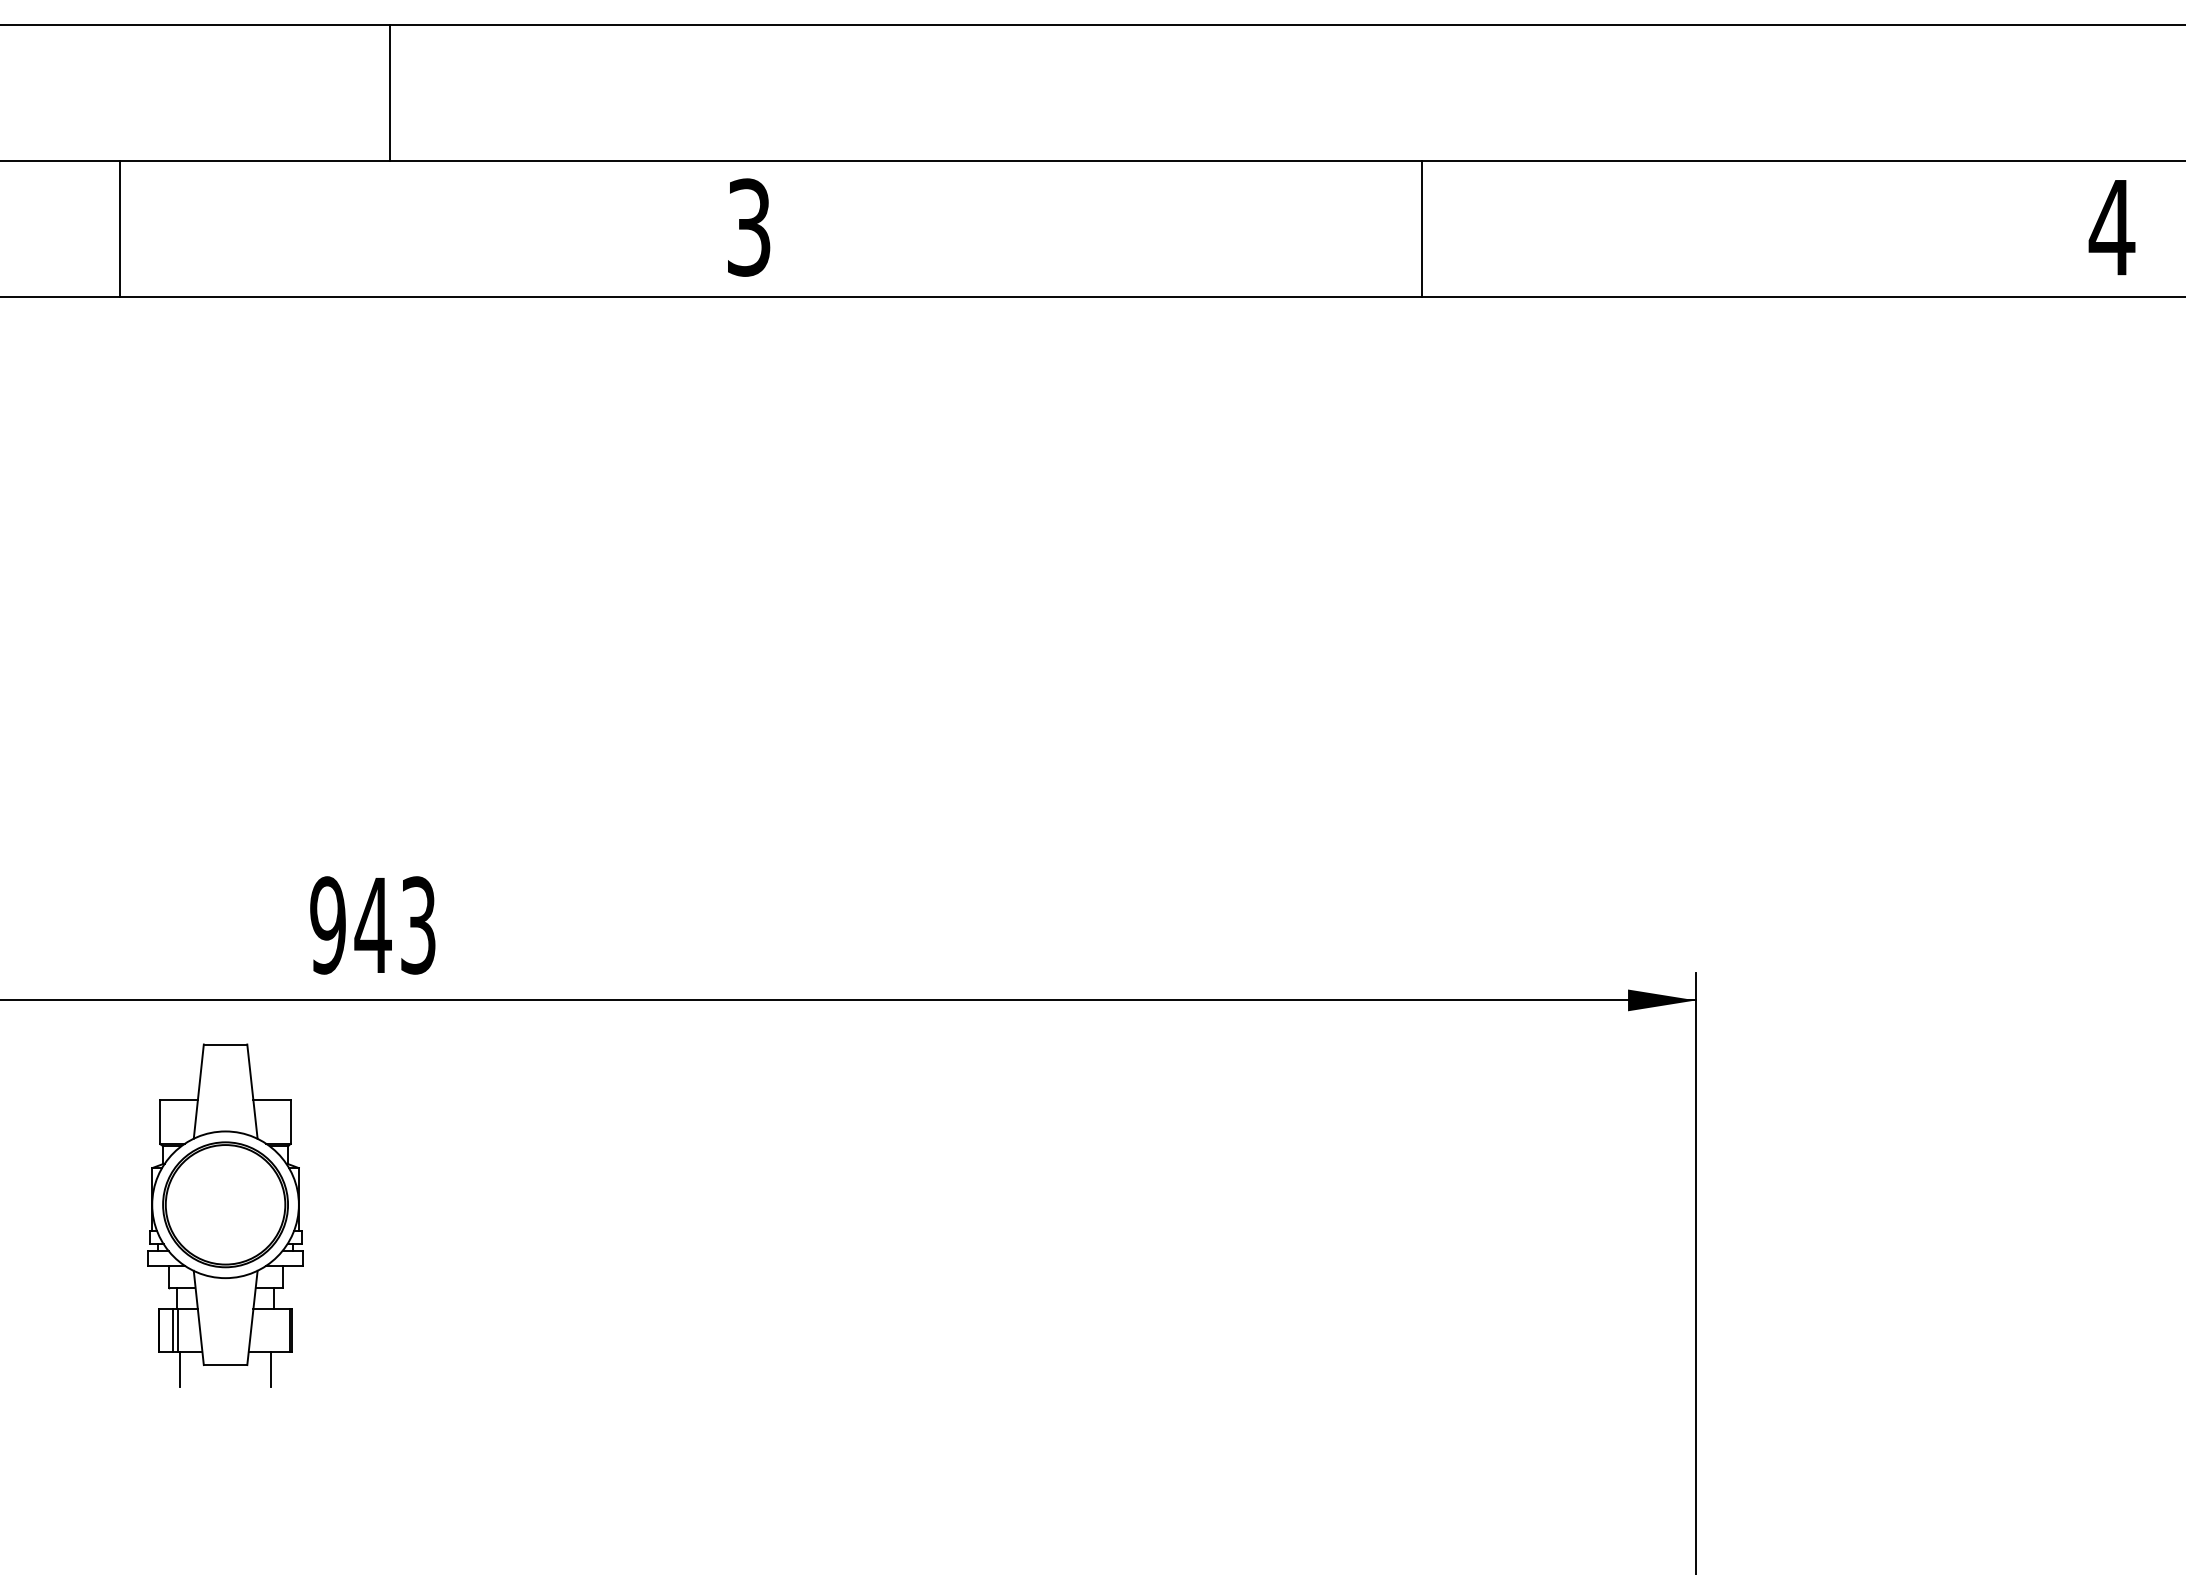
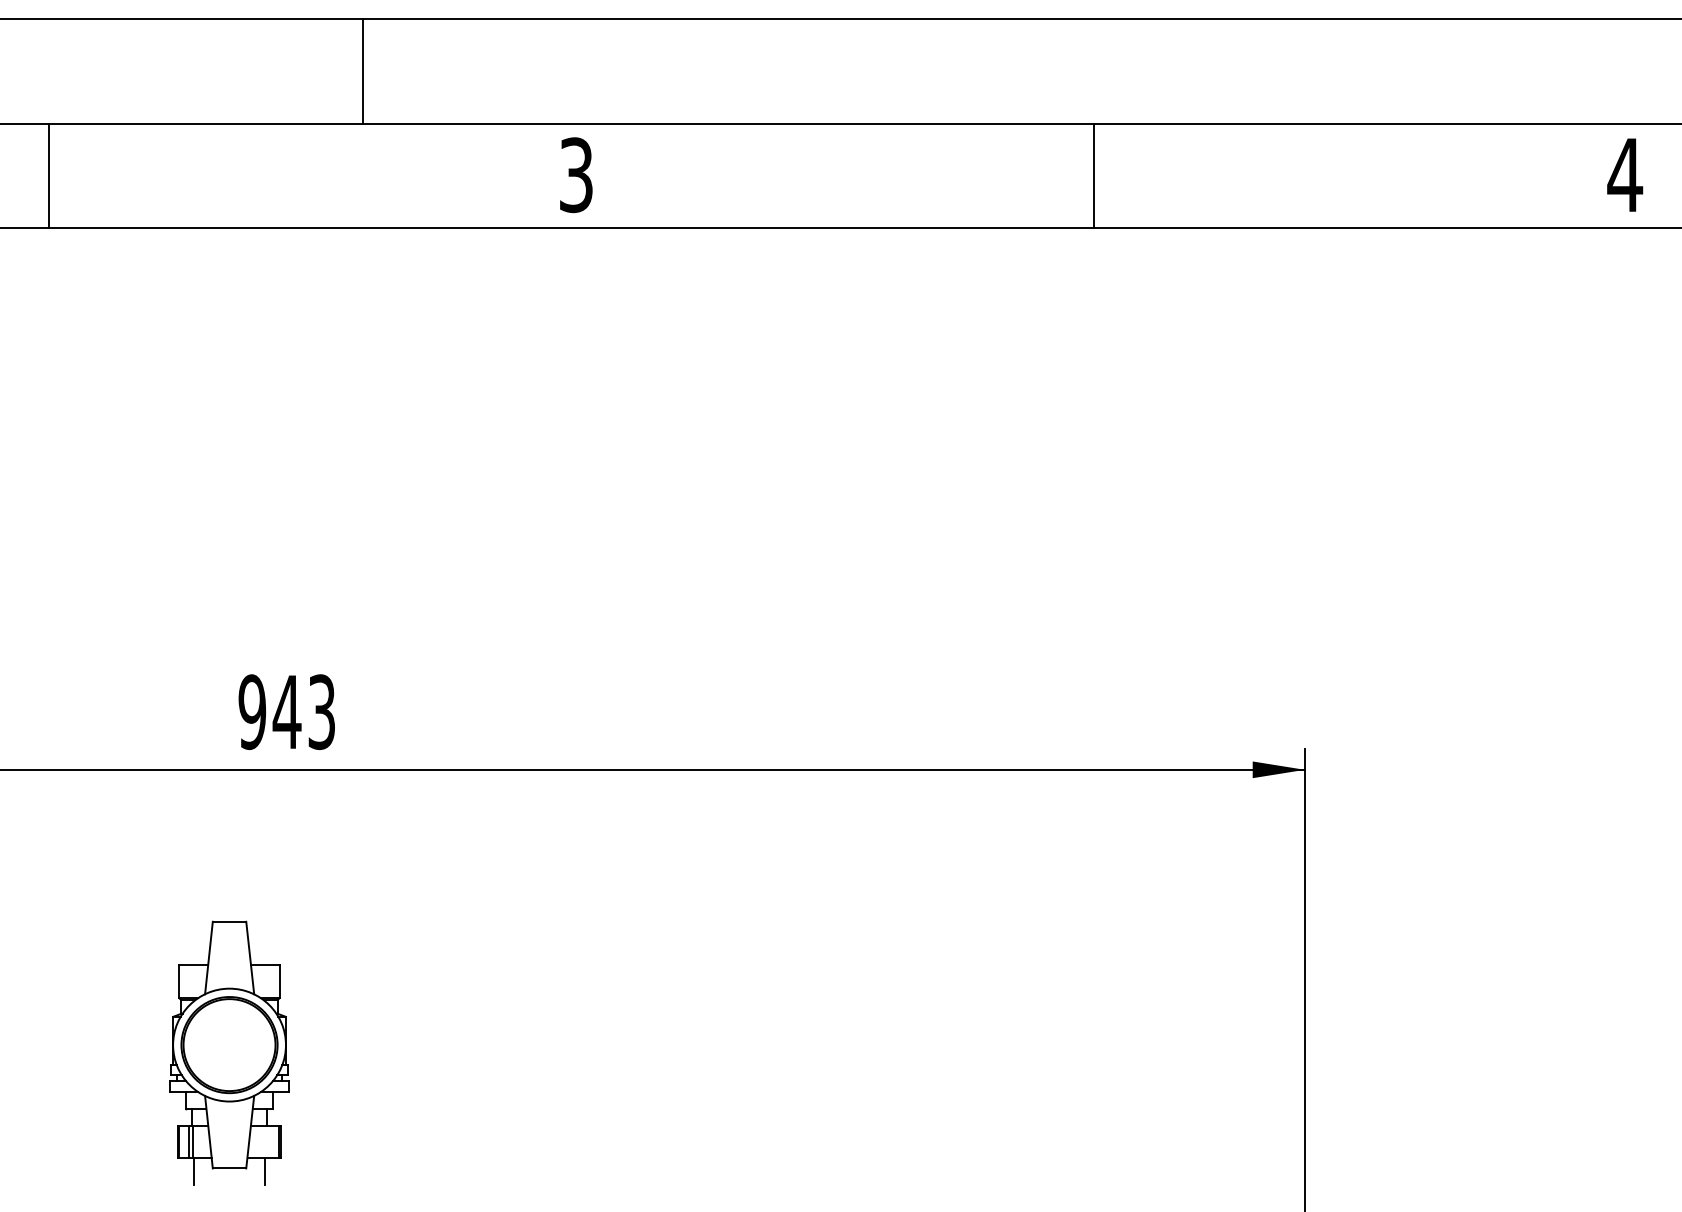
line: (389, 92) -> (362, 71), moved
line: (120, 228) -> (49, 175), moved
part: (225, 1214) -> (229, 1052), moved

